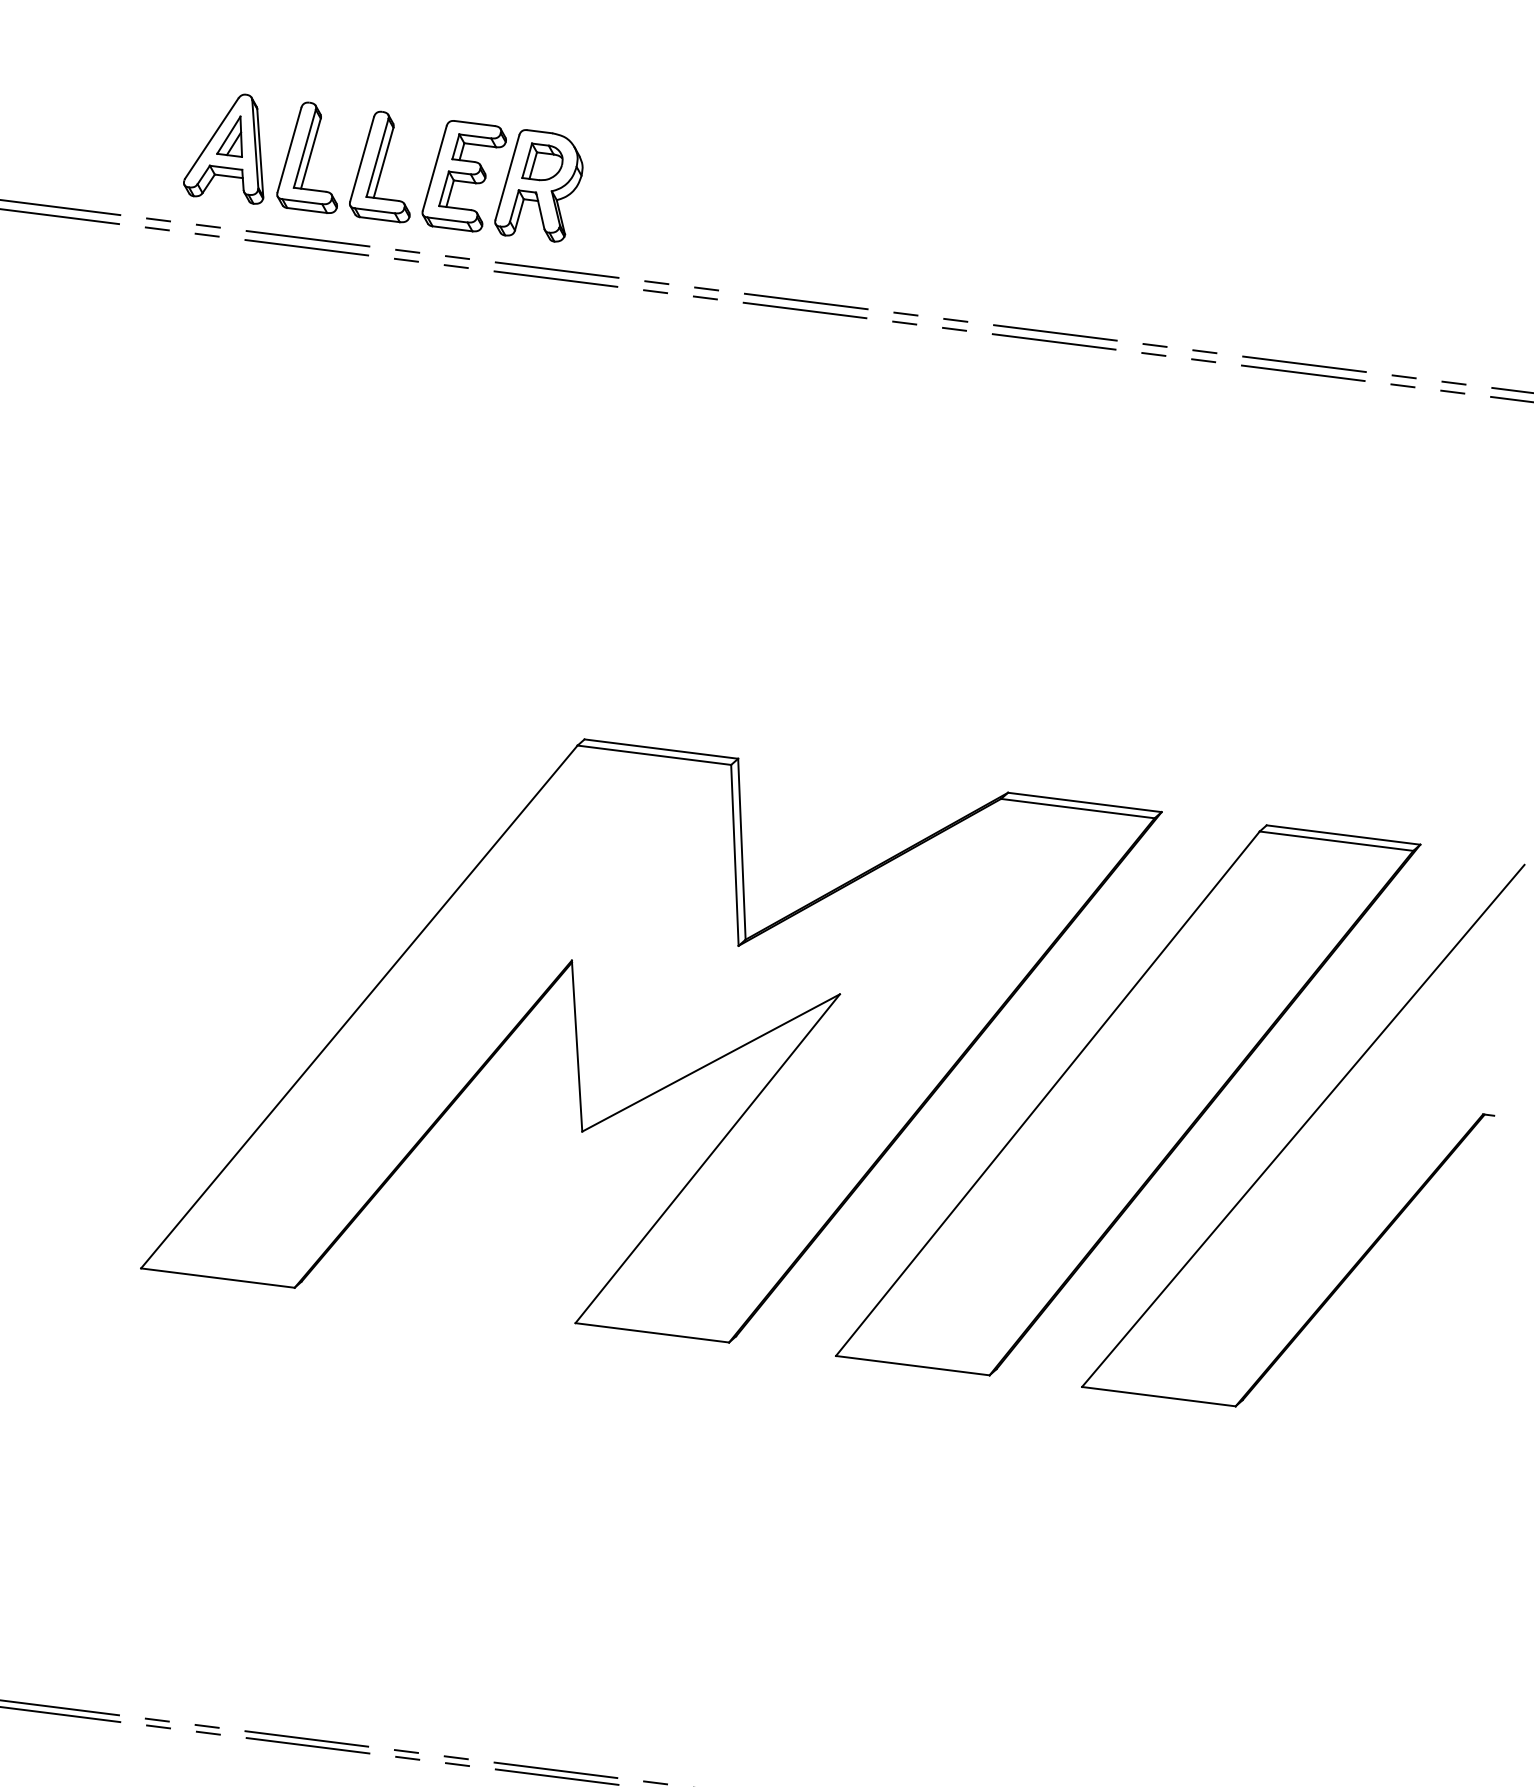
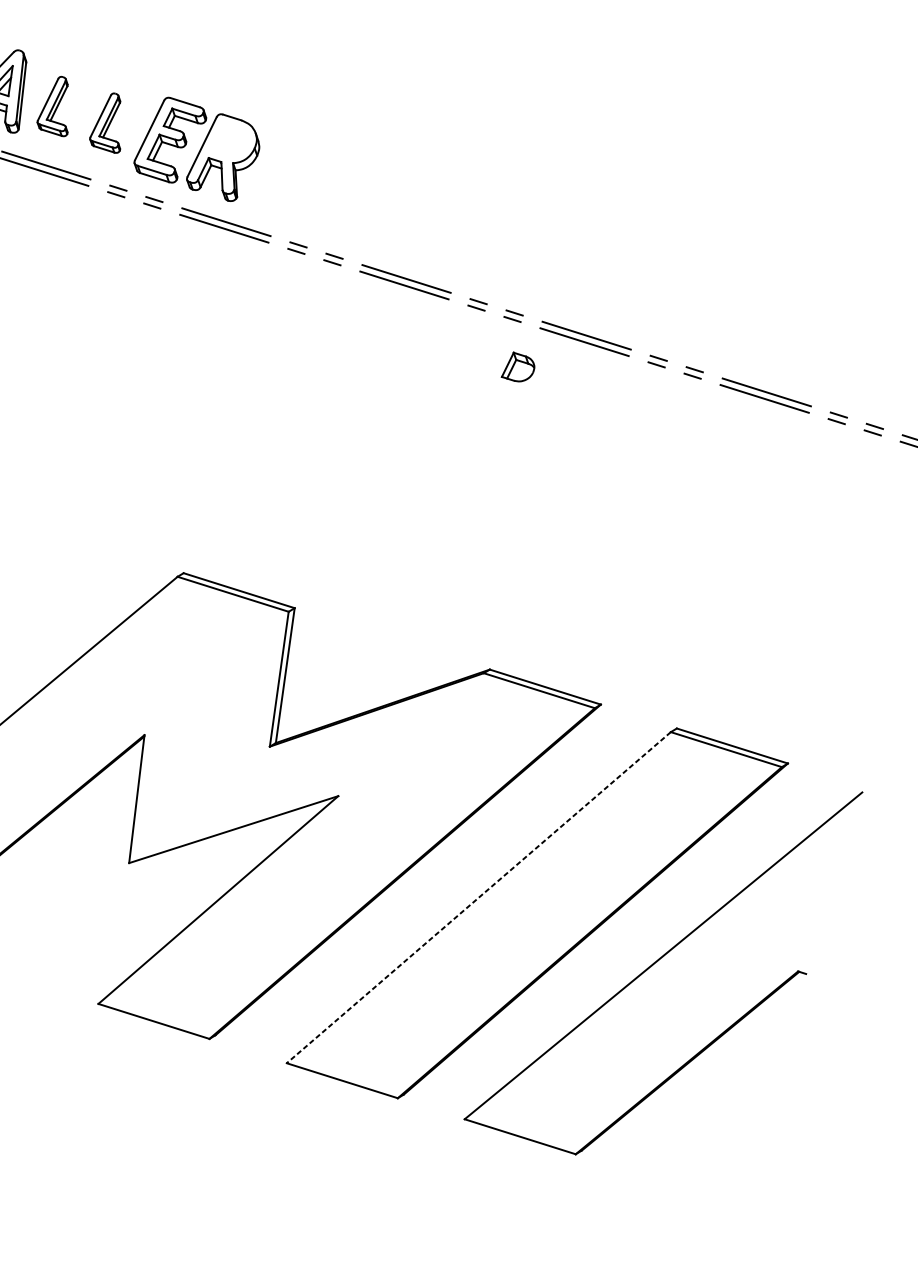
part: (306, 157) -> (56, 105), size x0.7
part: (542, 161) -> (519, 367), moved
part: (379, 166) -> (108, 121), size x0.7
line: (1047, 1094) -> (478, 898), solid -> dashed

